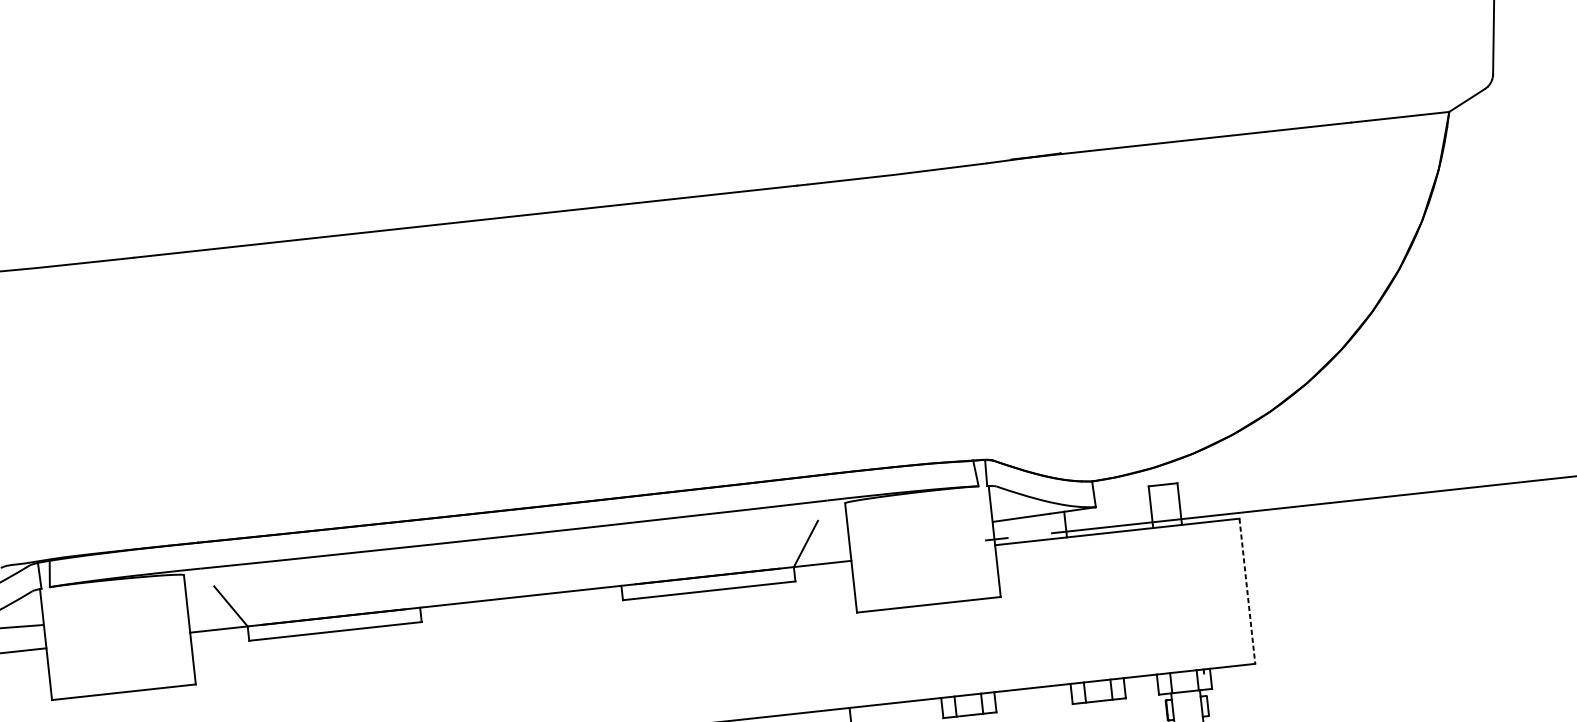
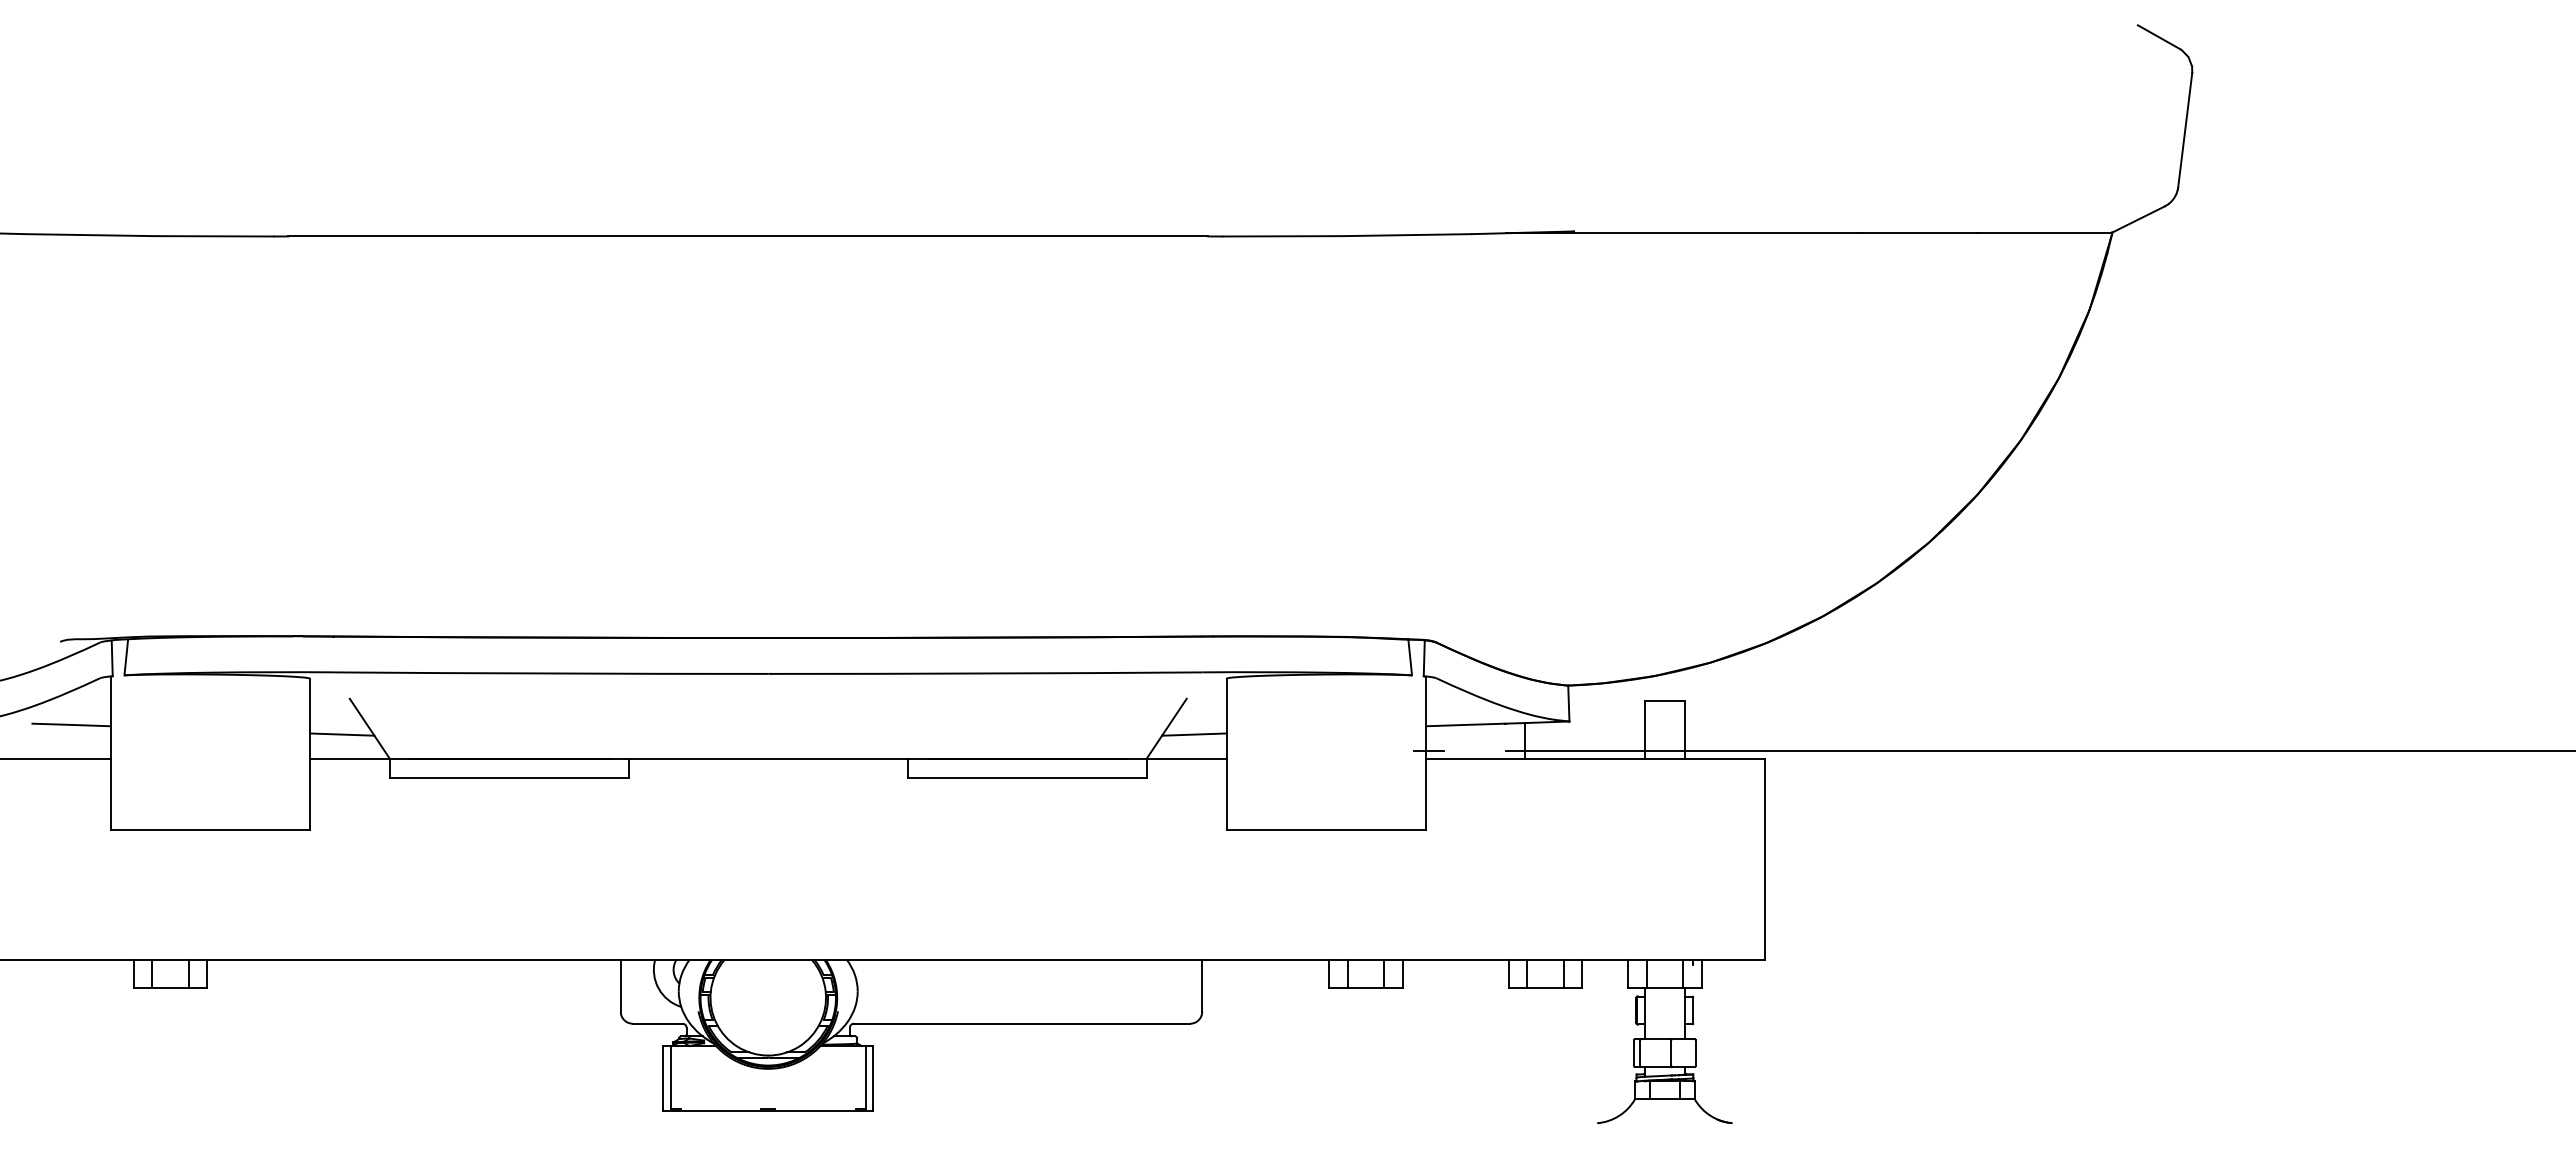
line: (826, 546) -> (1194, 734), added
line: (1247, 591) -> (1764, 859), dashed -> solid
line: (211, 612) -> (341, 734), added

